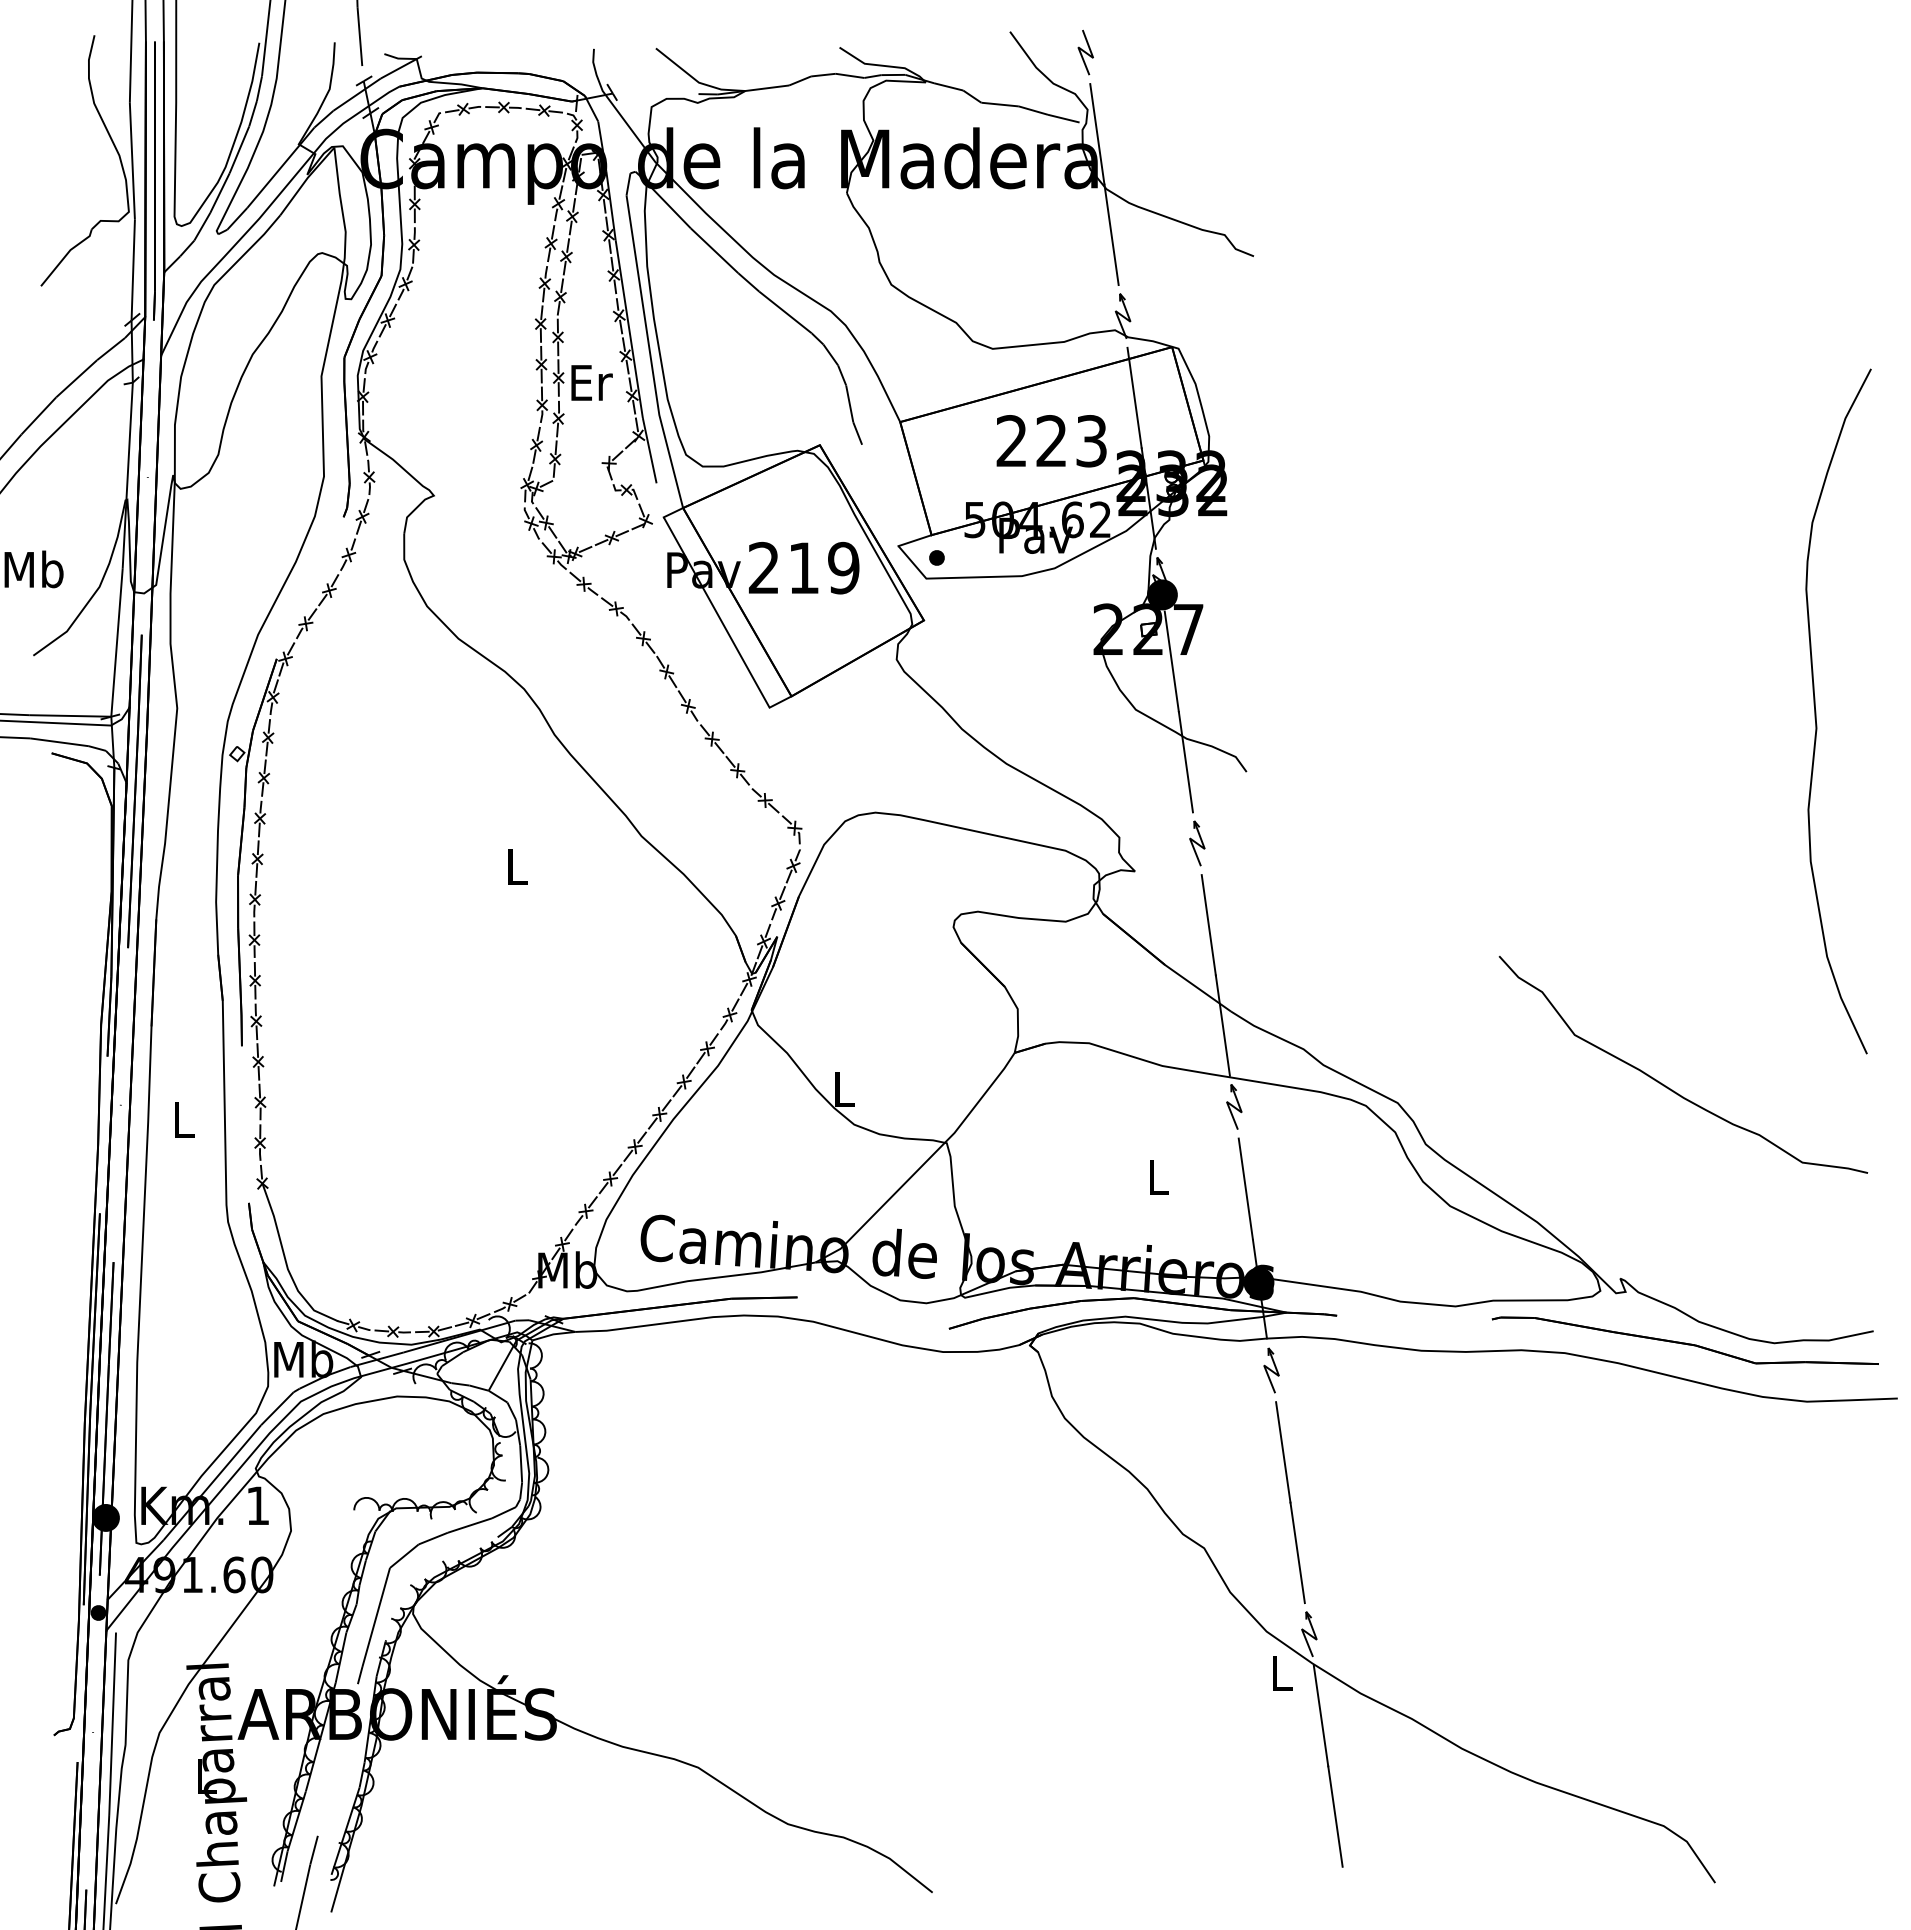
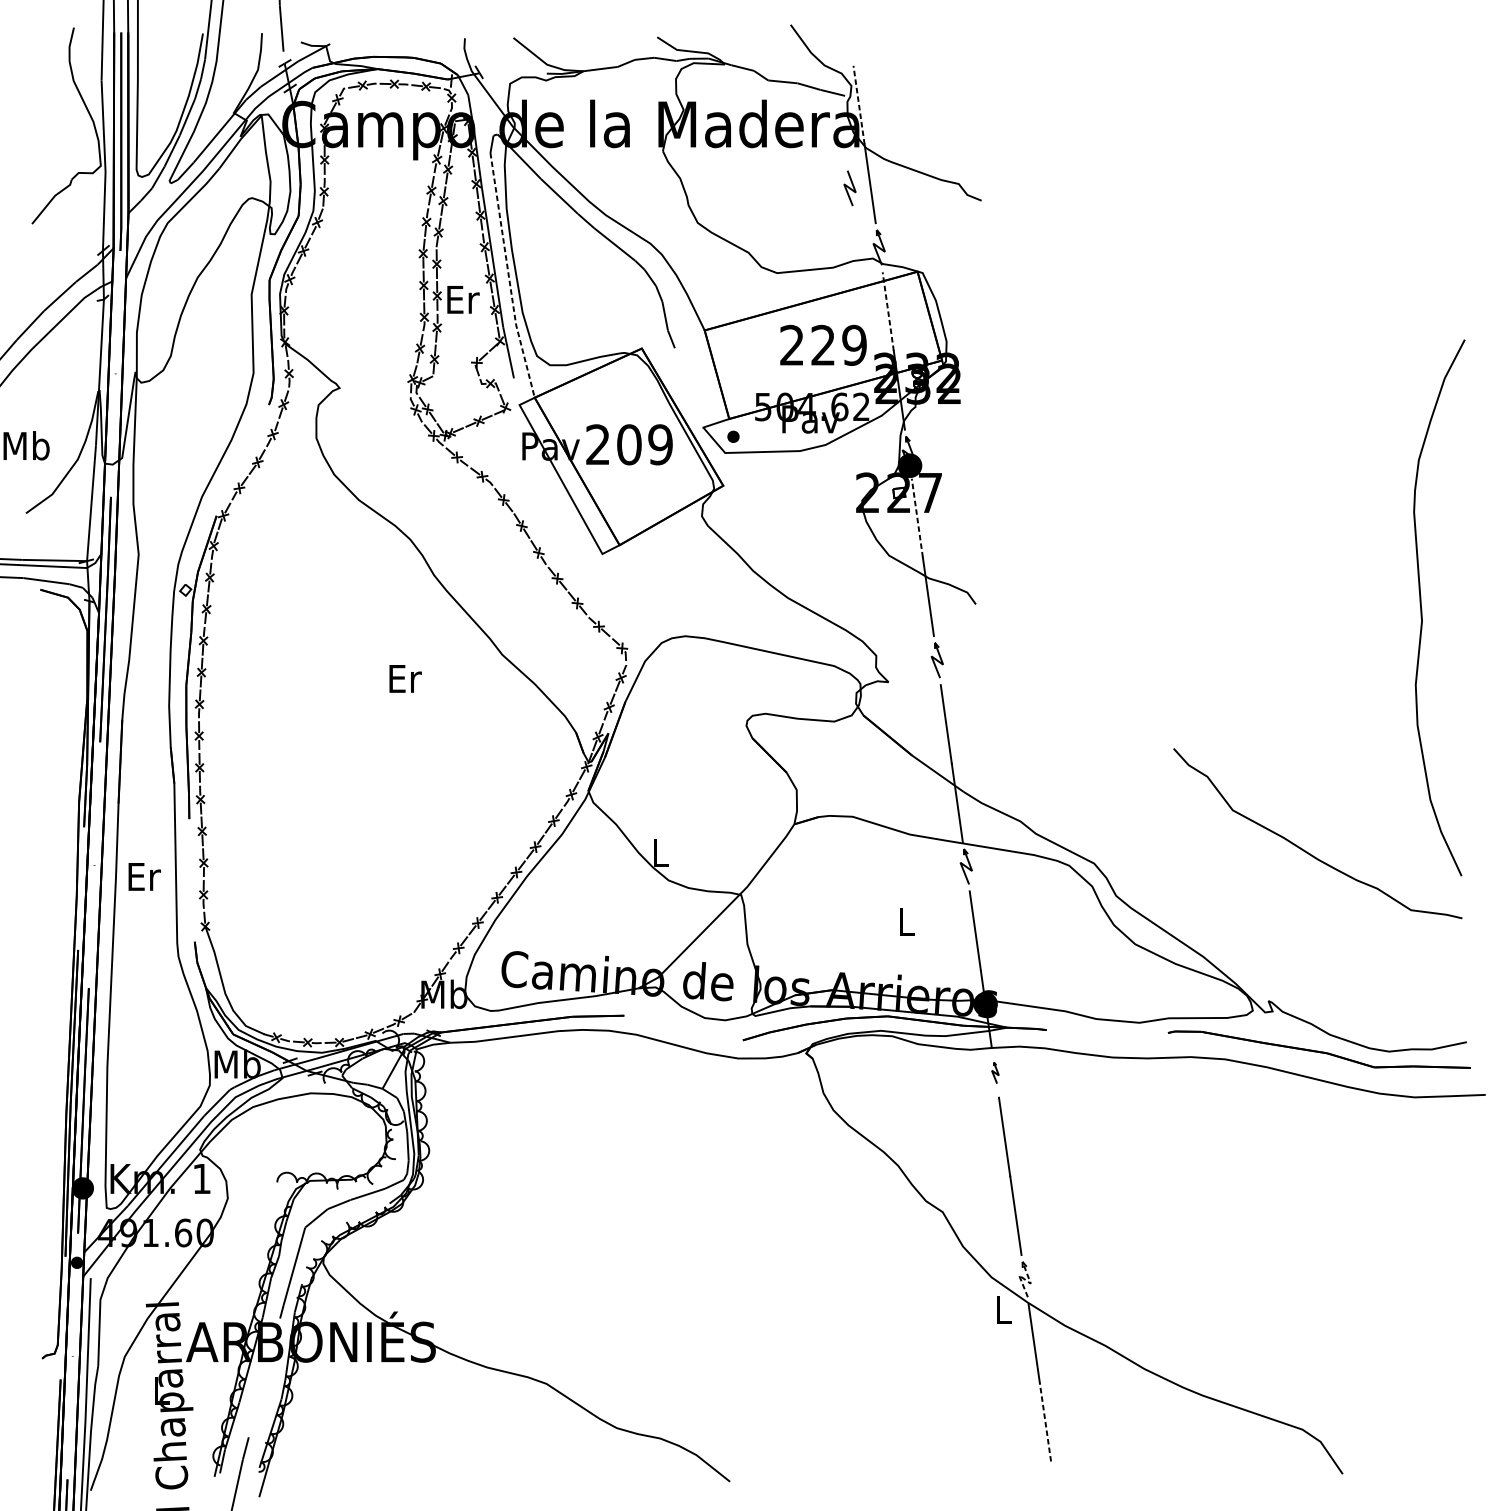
line: (1085, 52) -> (849, 188), moved
line: (1097, 134) -> (859, 105), solid -> dashed
line: (650, 353) -> (509, 276), solid -> dashed
line: (1134, 398) -> (888, 311), solid -> dashed
text: (1091, 441) -> (854, 345), 223 -> 229
text: (803, 567) -> (628, 444), 219 -> 209
line: (1171, 661) -> (917, 517), solid -> dashed
curve: (1816, 711) -> (1422, 607), moved
text: (517, 866) -> (405, 678), L -> Er
text: (184, 1119) -> (144, 876), L -> Er
part: (1271, 1370) -> (995, 1072), size x0.6
line: (1309, 1634) -> (1025, 1279), solid -> dashed
line: (1335, 1816) -> (1045, 1422), solid -> dashed

